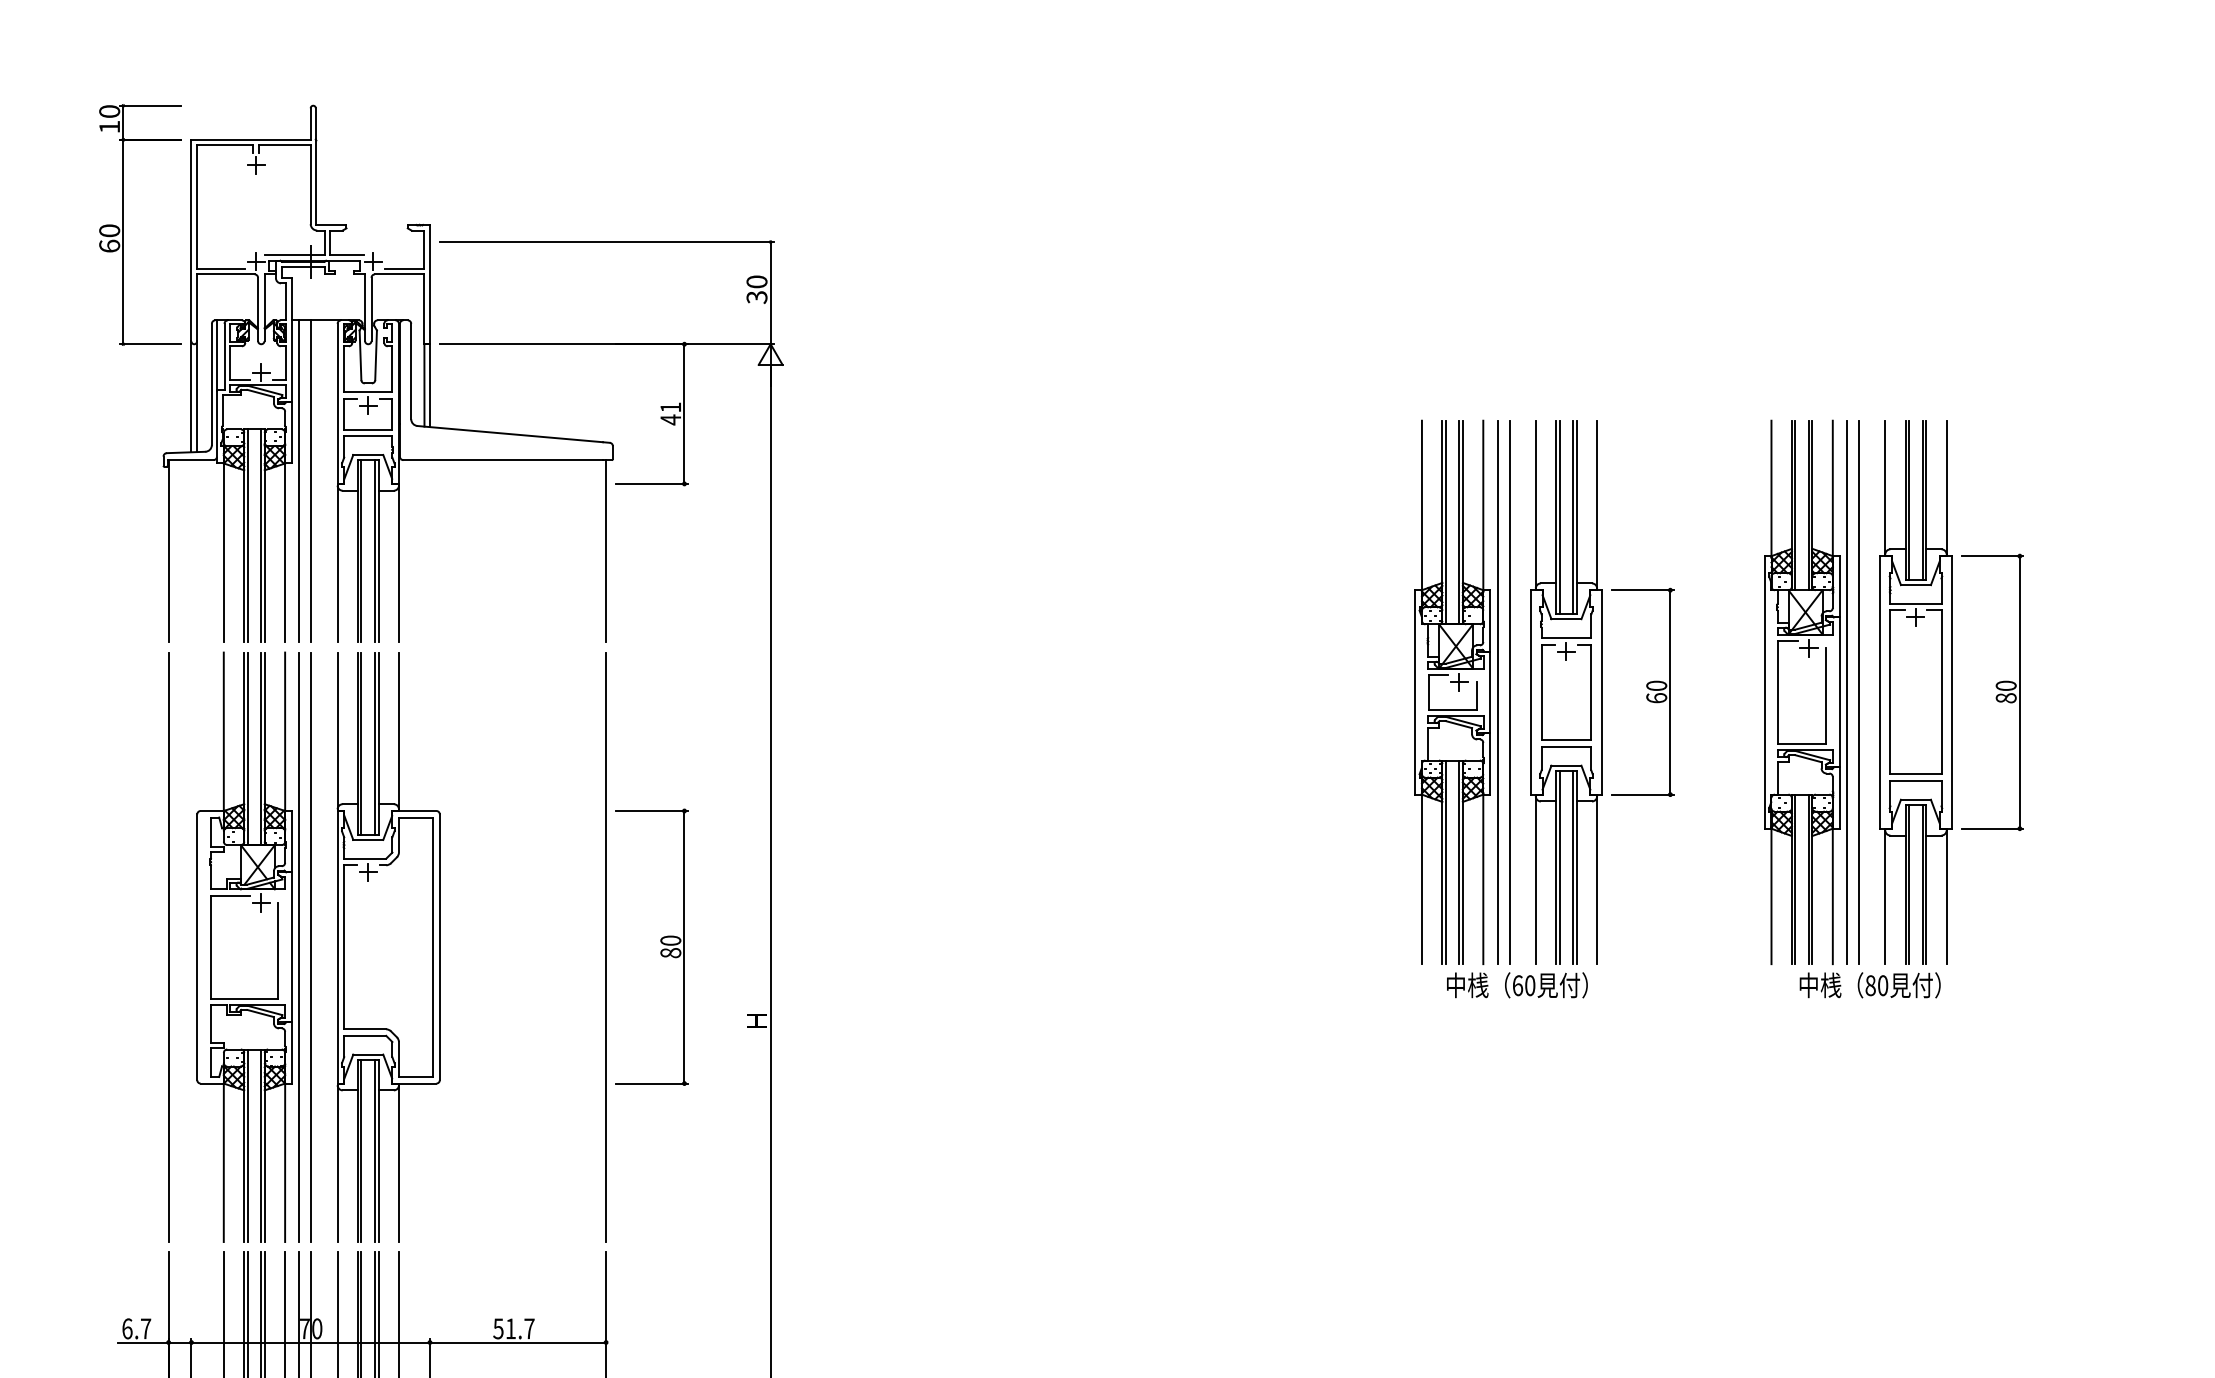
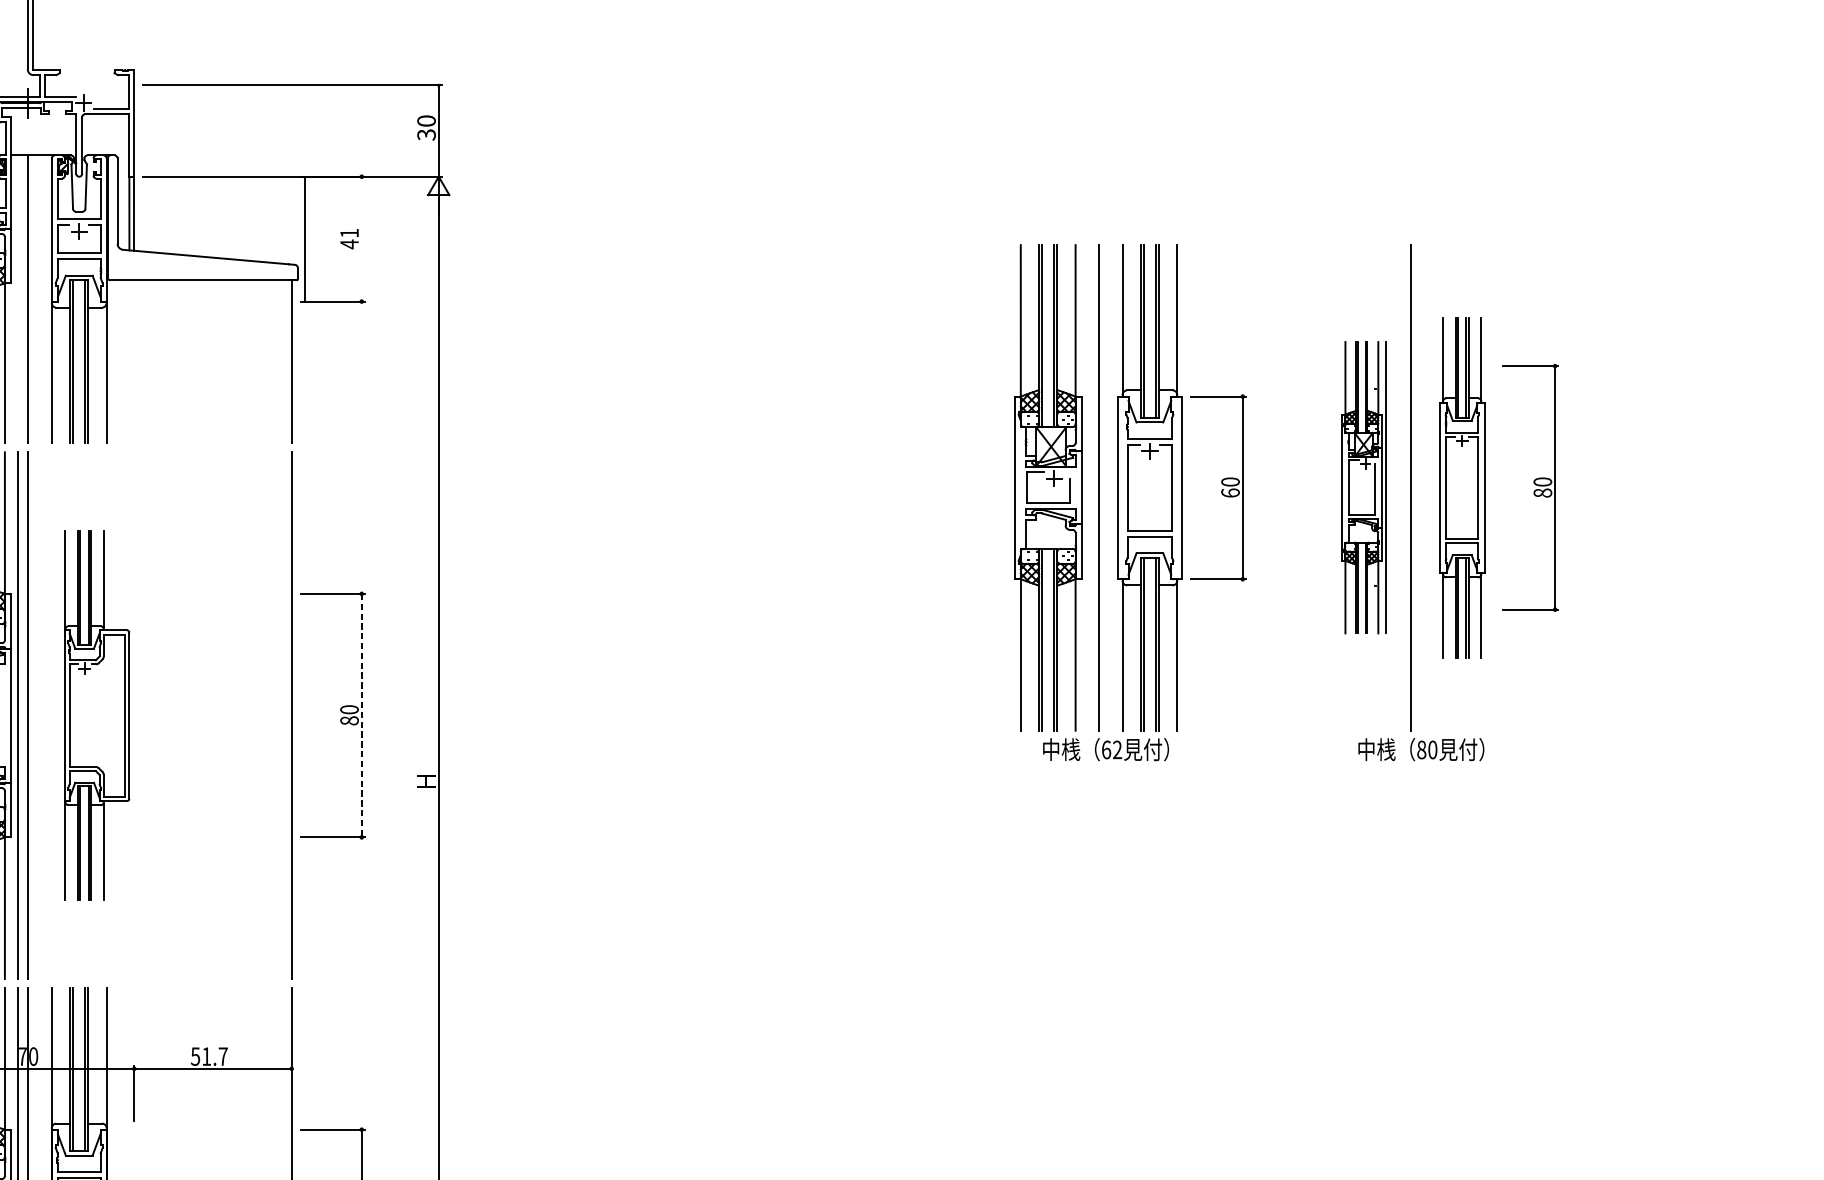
line: (684, 413) -> (304, 238), moved
line: (299, 481) -> (17, 299), removed
part: (1805, 691) -> (1363, 487), size x0.6
line: (1497, 692) -> (1088, 487), removed
part: (1915, 692) -> (1461, 487), size x0.7
part: (388, 947) -> (97, 715), size x0.7
line: (684, 947) -> (361, 715), solid -> dashed
text: (1530, 985) -> (1117, 749), 60 -> 62

